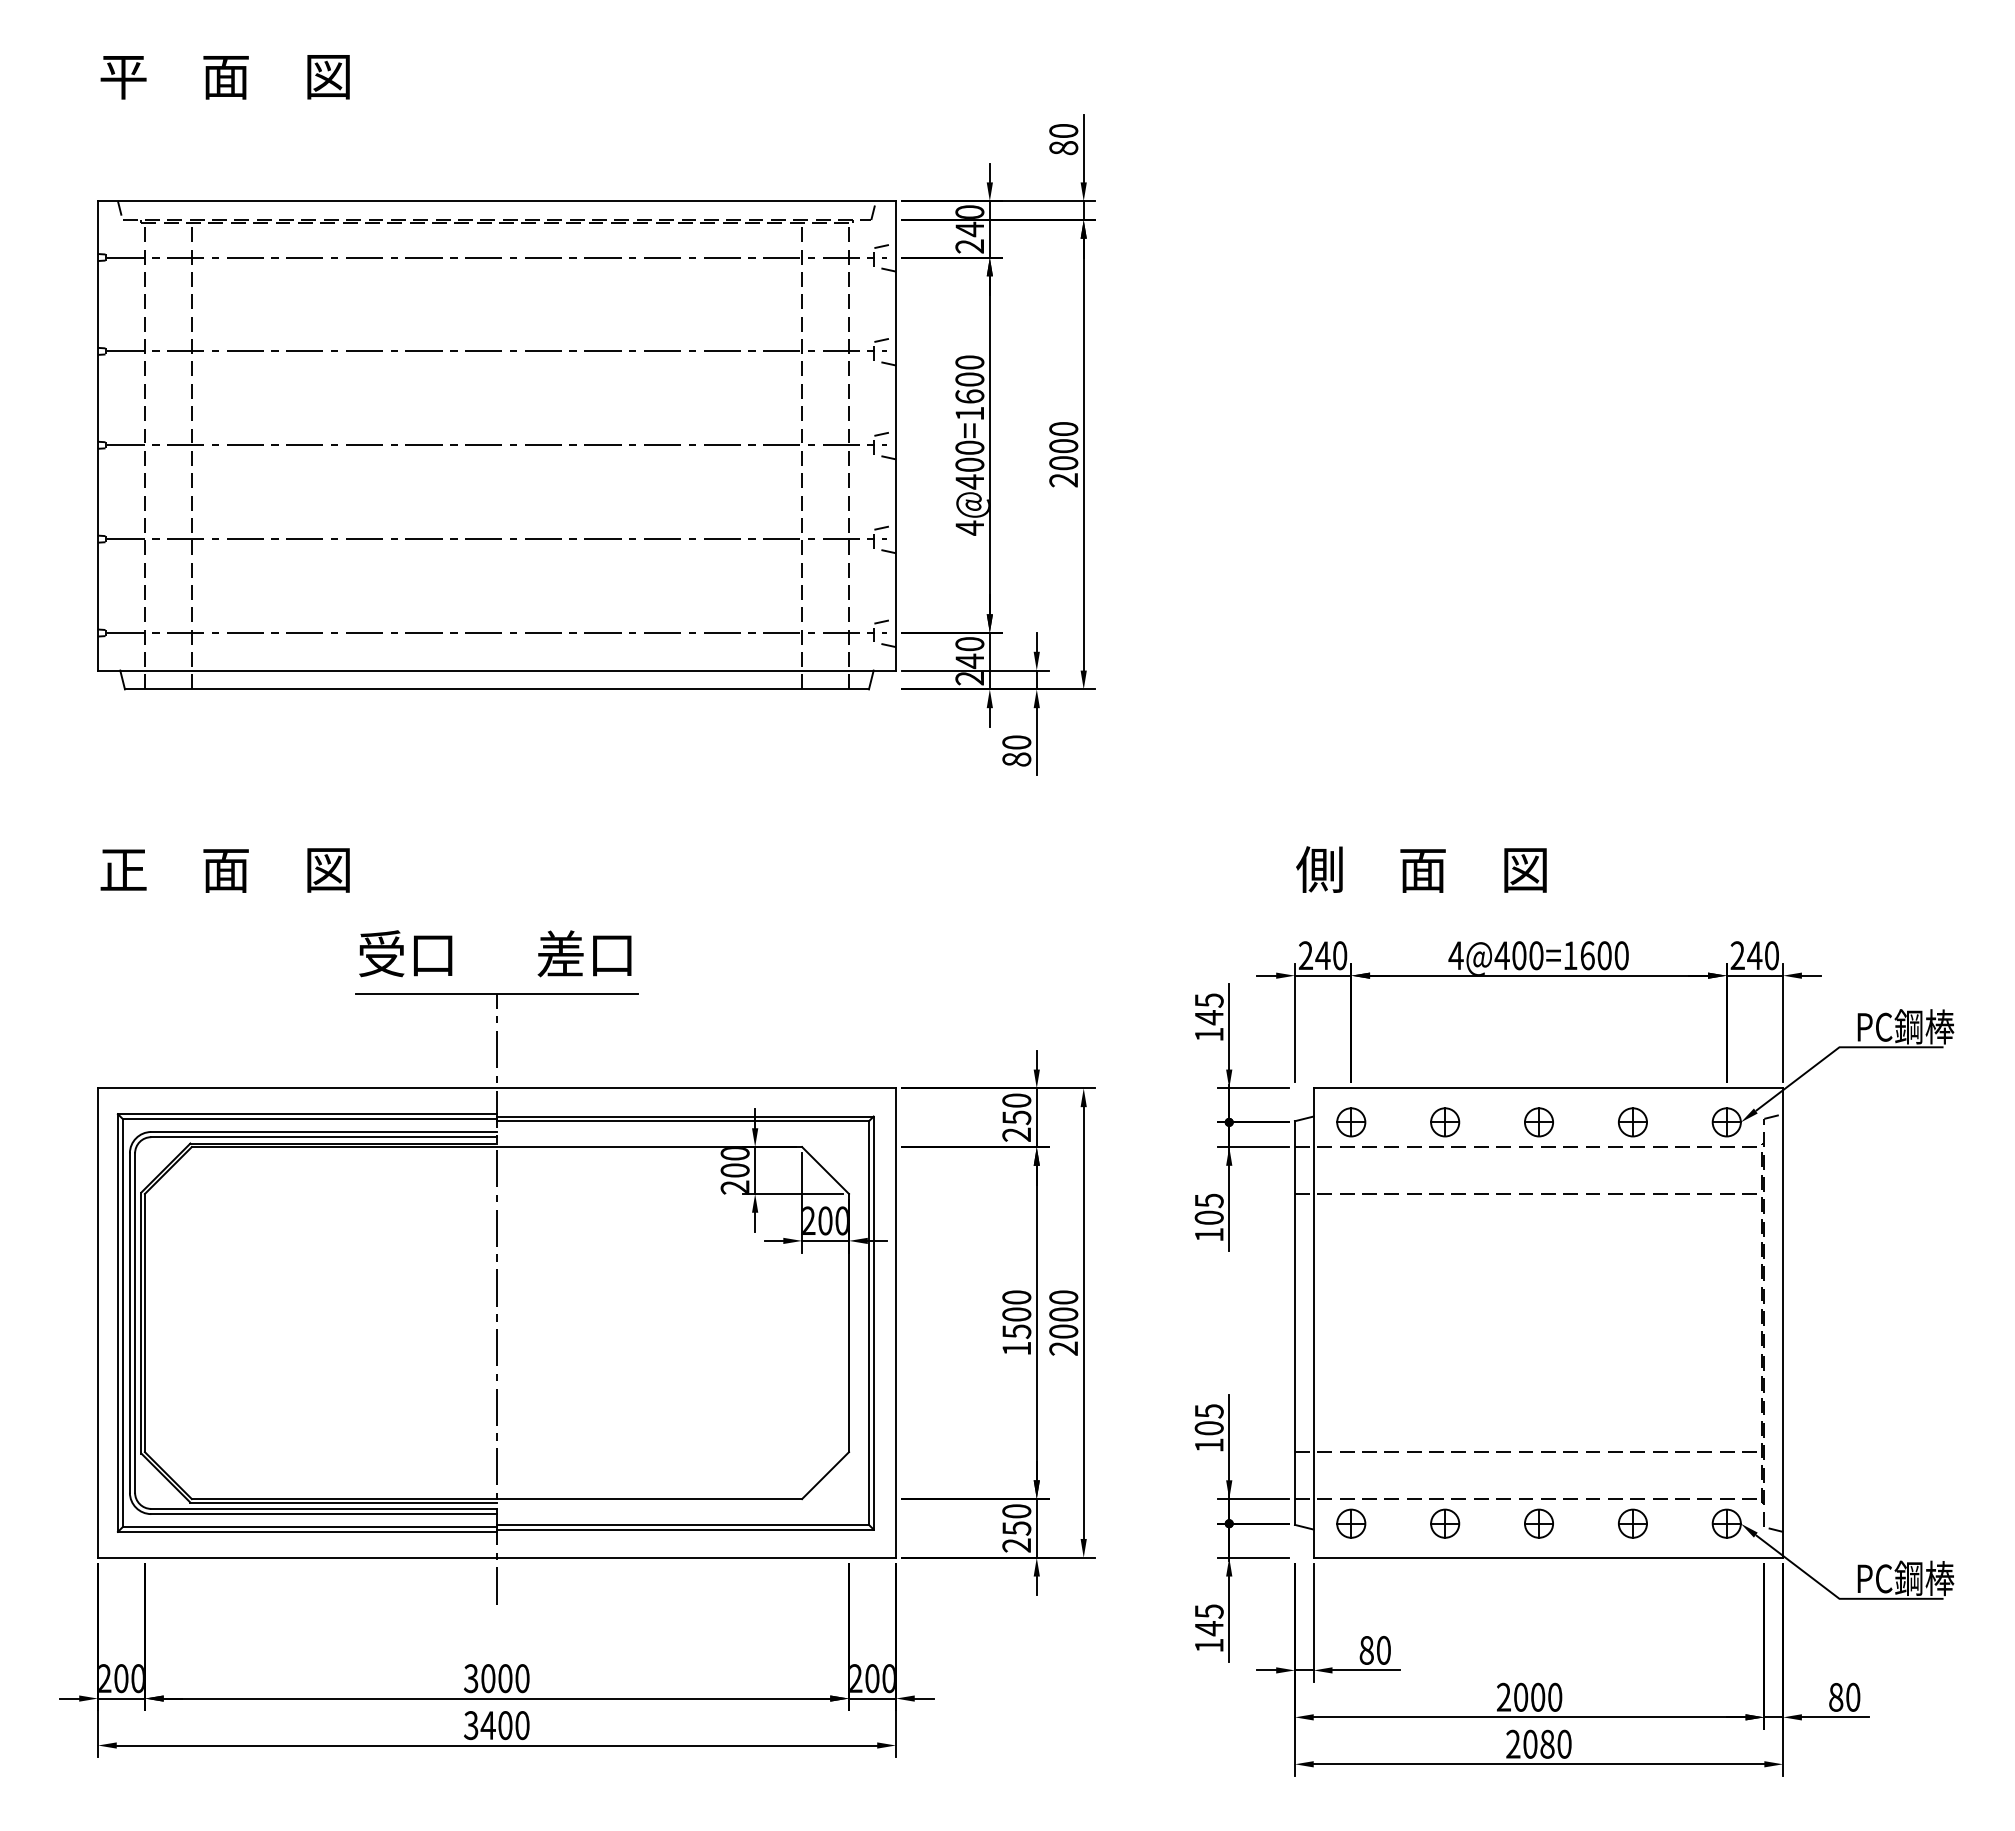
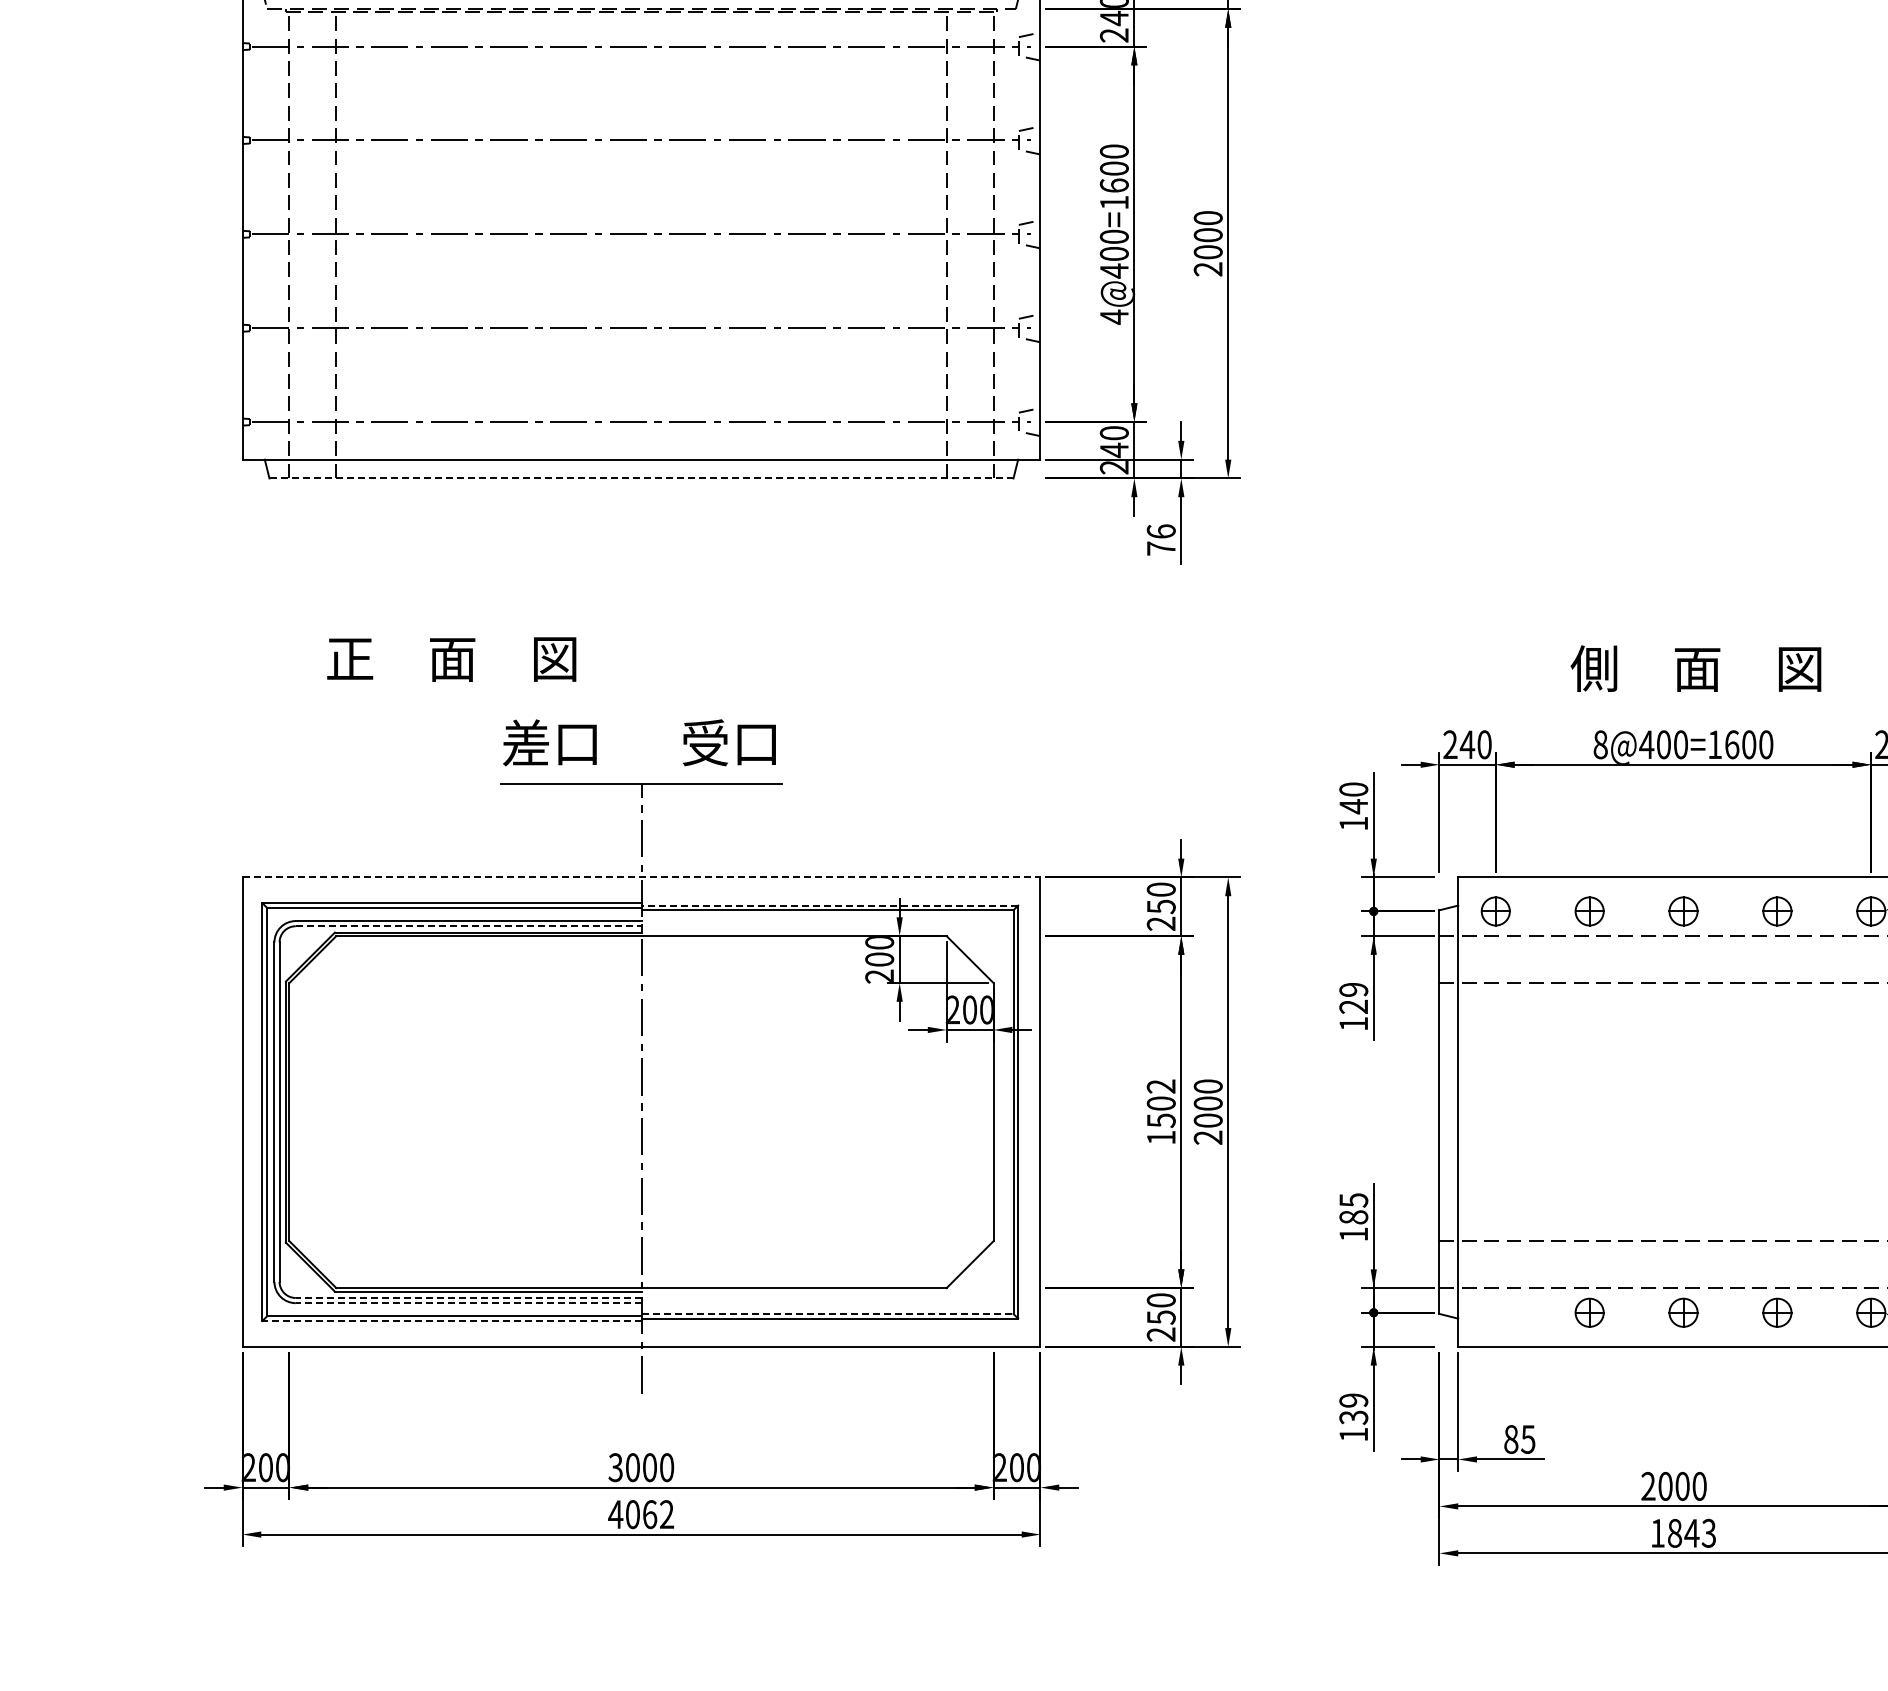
line: (496, 689) -> (641, 478), solid -> dashed
text: (1016, 750) -> (1161, 539), 80 -> 76
text: (1421, 869) -> (1696, 668), moved
text: (224, 870) -> (451, 659), moved
text: (381, 953) -> (526, 742), 受口 -> 差口
text: (560, 953) -> (705, 742), 差口 -> 受口
text: (1455, 955) -> (1600, 744), 4@400=1600 -> 8@400=1600
text: (1208, 1000) -> (1353, 789), 145 -> 140
line: (496, 1088) -> (641, 877), solid -> dashed
line: (684, 1116) -> (829, 905), solid -> dashed
line: (324, 1137) -> (469, 926), solid -> dashed
text: (1208, 1208) -> (1353, 997), 105 -> 129
text: (1016, 1297) -> (1161, 1086), 1500 -> 1502
text: (1209, 1428) -> (1354, 1217), 105 -> 185
line: (324, 1508) -> (469, 1297), solid -> dashed
line: (324, 1514) -> (469, 1303), solid -> dashed
part: (1351, 1523) -> (1496, 1312), removed
line: (682, 1524) -> (827, 1313), solid -> dashed
line: (307, 1531) -> (452, 1320), solid -> dashed
text: (1208, 1620) -> (1353, 1409), 145 -> 139
text: (1383, 1650) -> (1528, 1439), 80 -> 85
text: (496, 1725) -> (641, 1514), 3400 -> 4062
text: (1538, 1743) -> (1683, 1532), 2080 -> 1843

